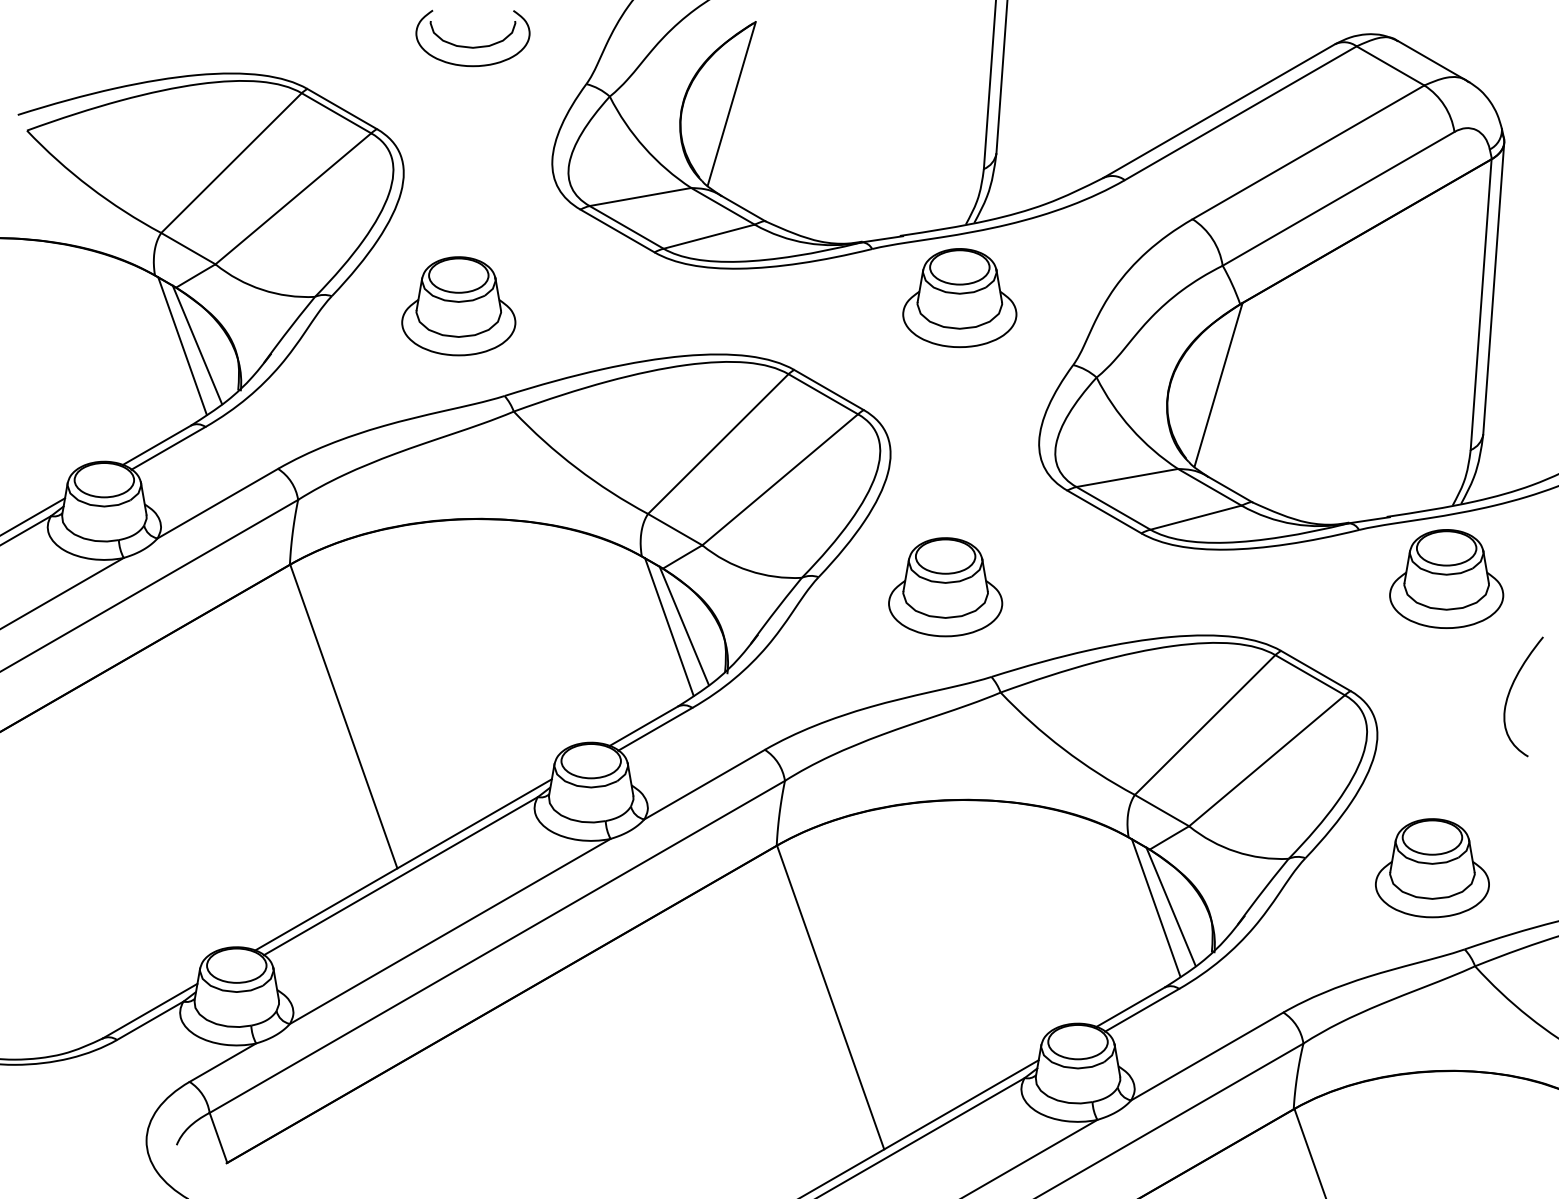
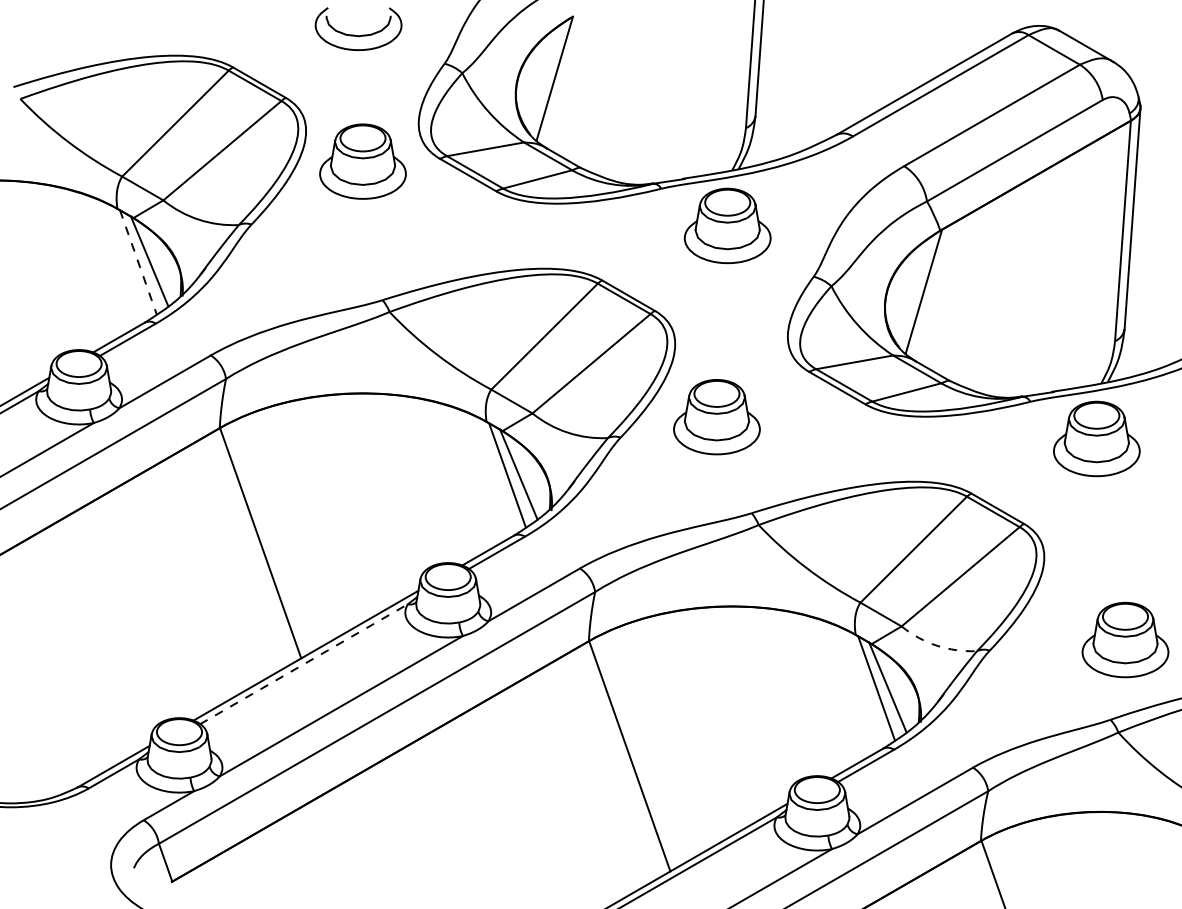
part: (458, 306) -> (362, 161), moved
line: (182, 346) -> (138, 262), solid -> dashed
part: (945, 587) -> (716, 417), moved
curve: (1510, 692) -> (1145, 525), removed
arc: (1235, 851) -> (936, 645), solid -> dashed
part: (1432, 868) -> (1125, 640), moved
line: (401, 875) -> (304, 663), solid -> dashed

